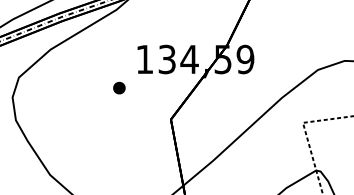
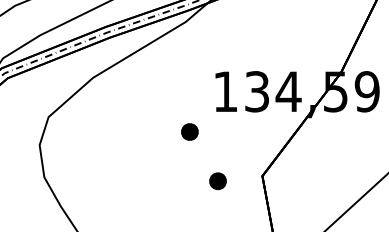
part: (139, 122) -> (218, 180), added

